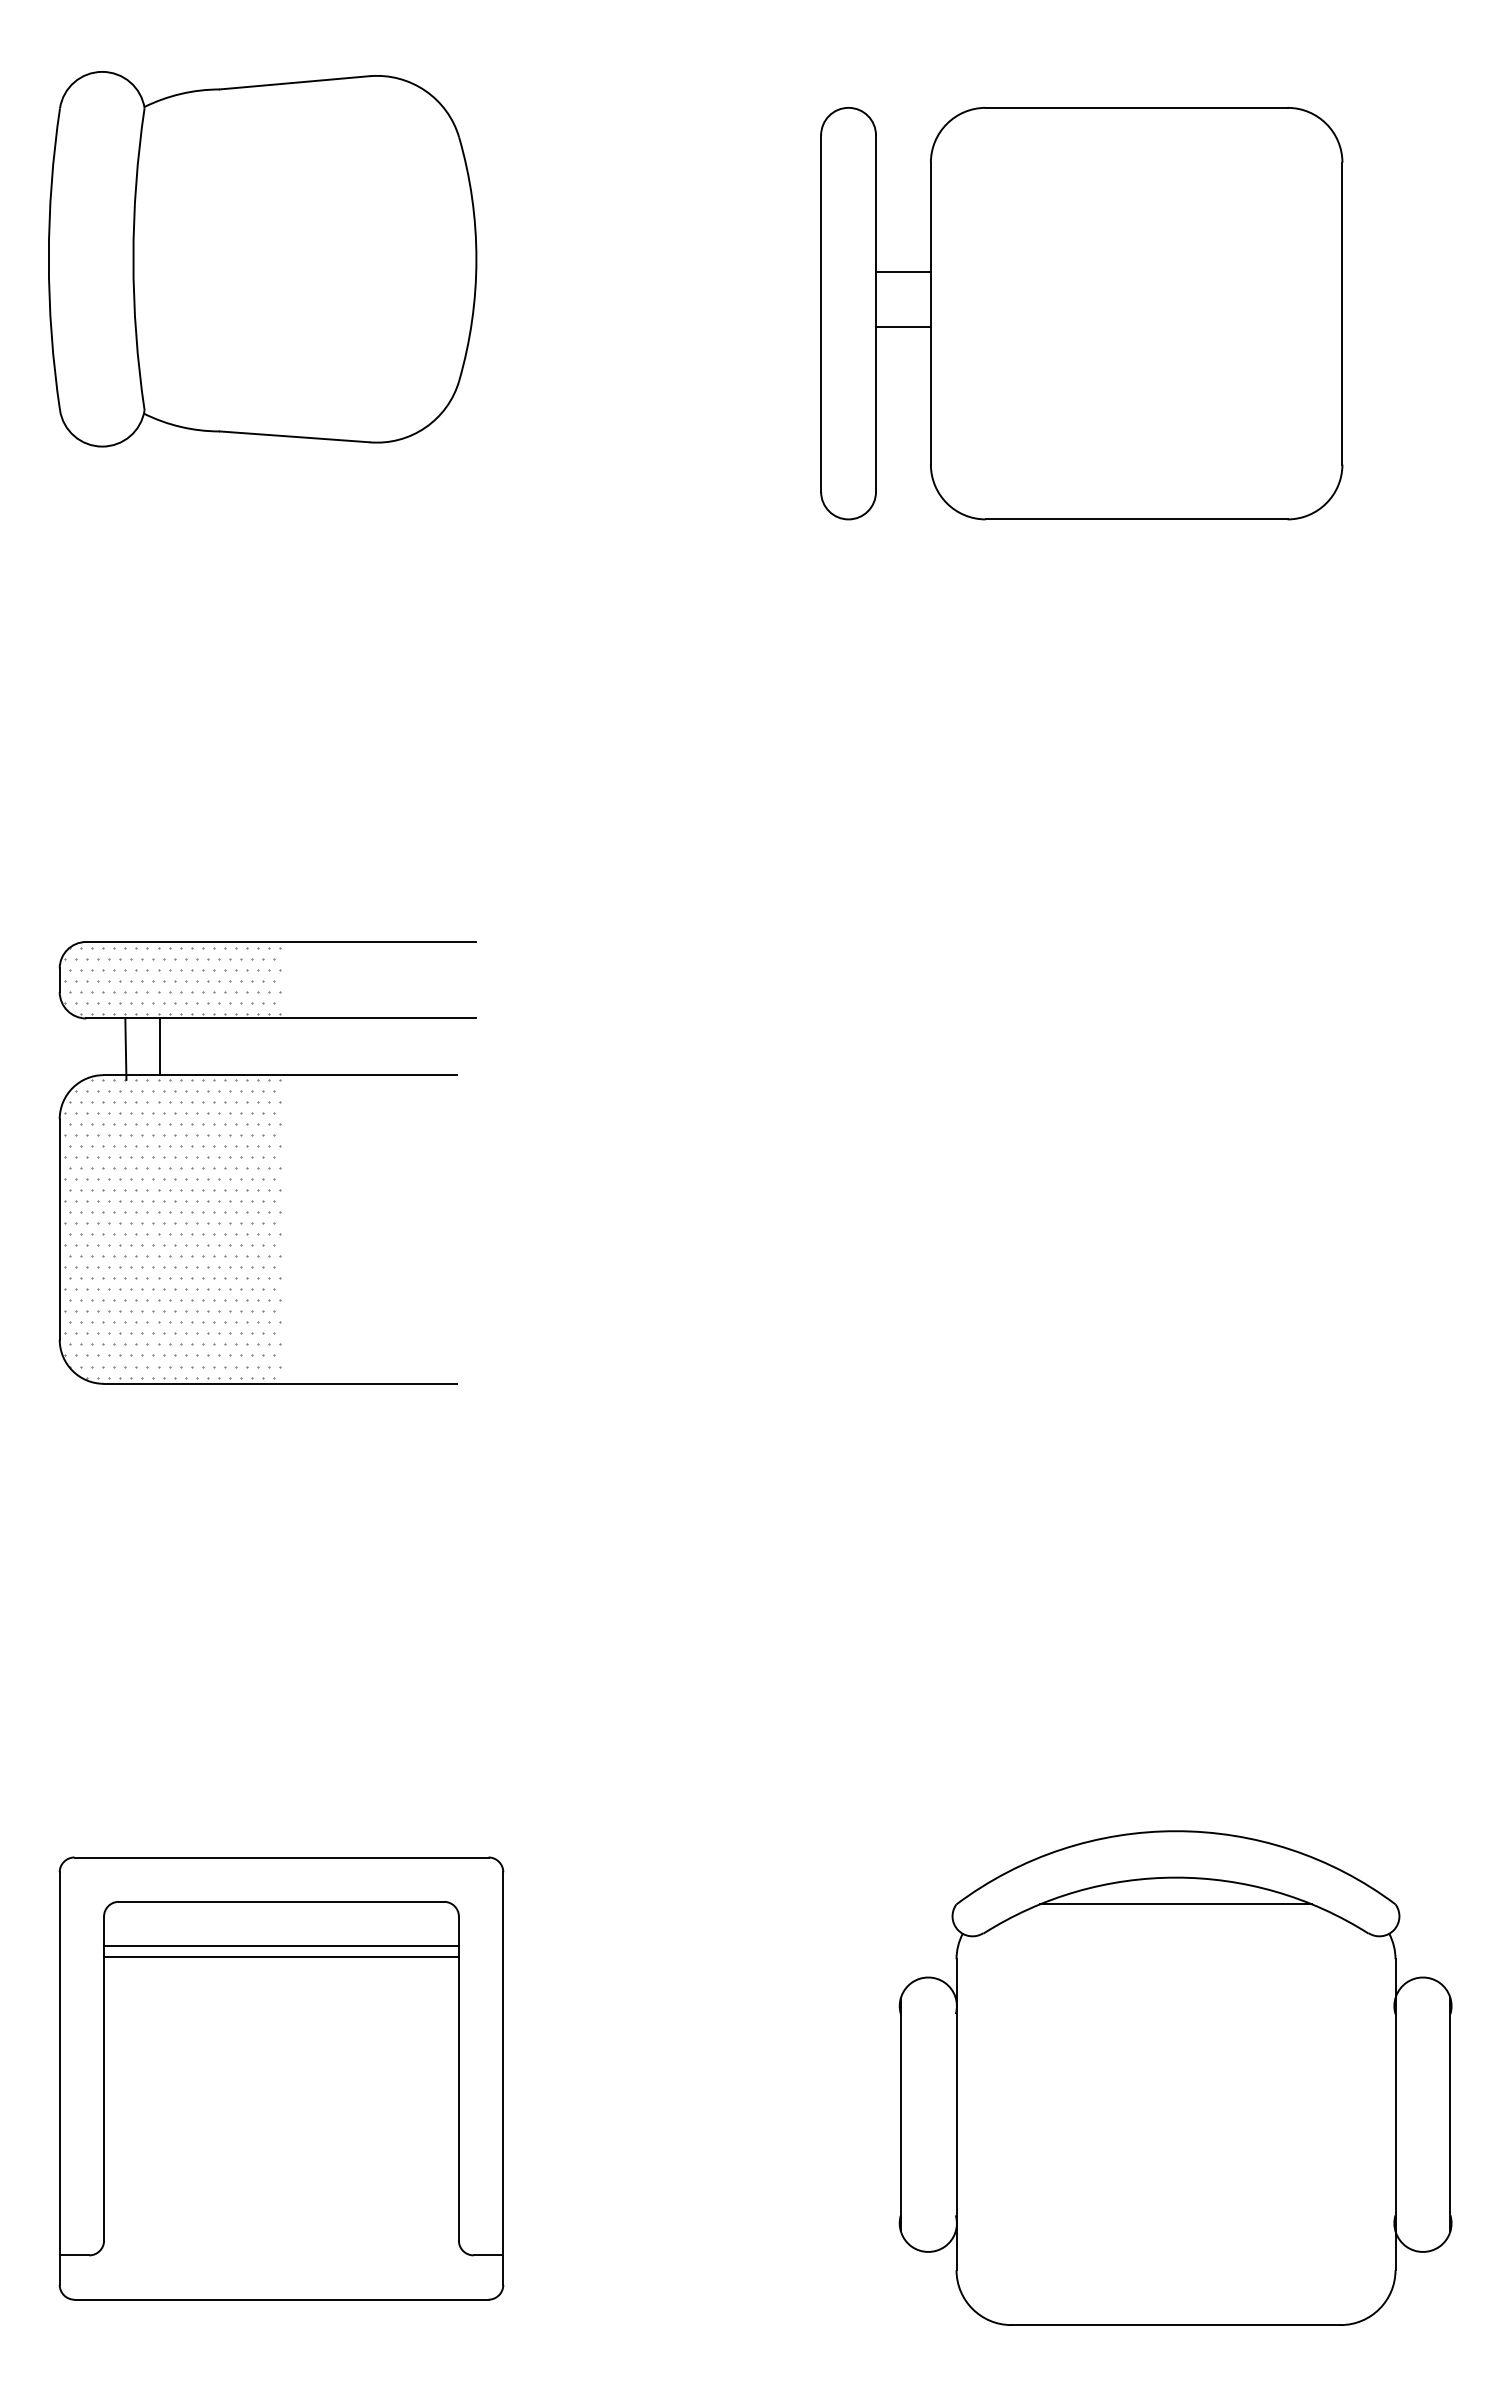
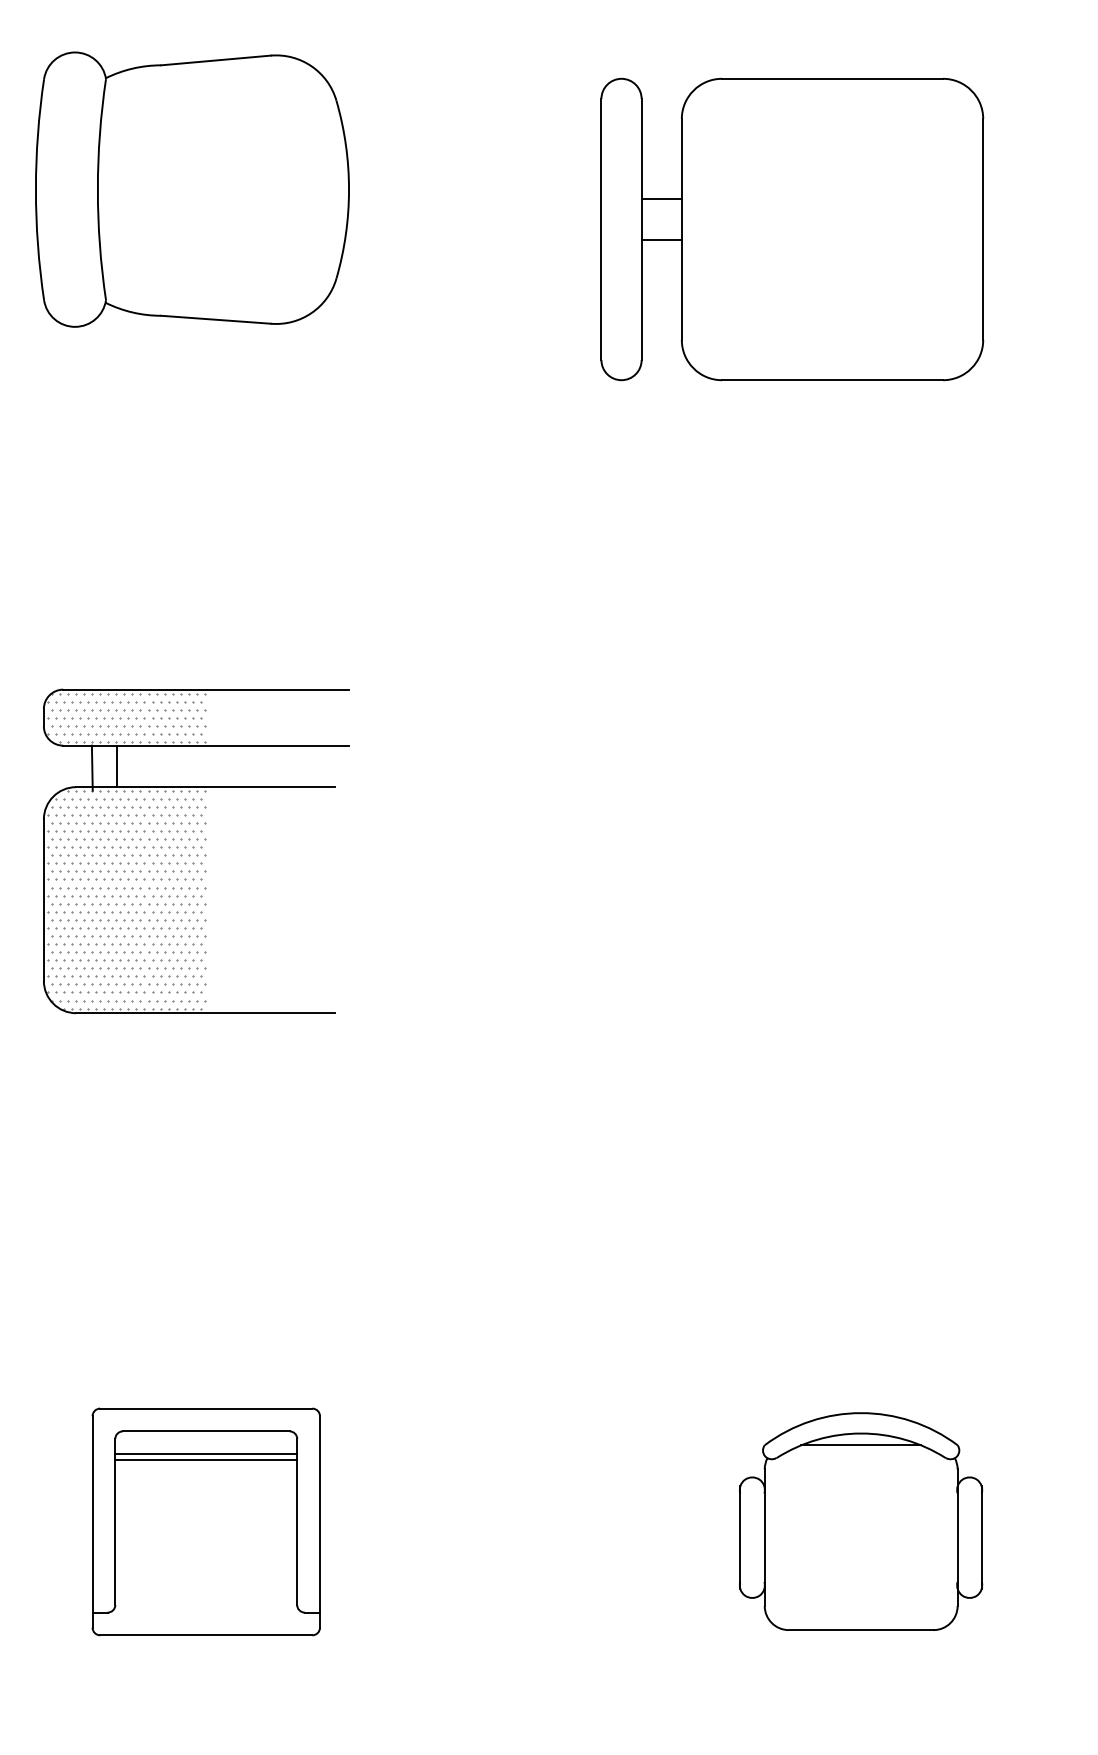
part: (1175, 2077) -> (860, 1521), size x0.6
part: (281, 2078) -> (206, 1521), size x0.7

